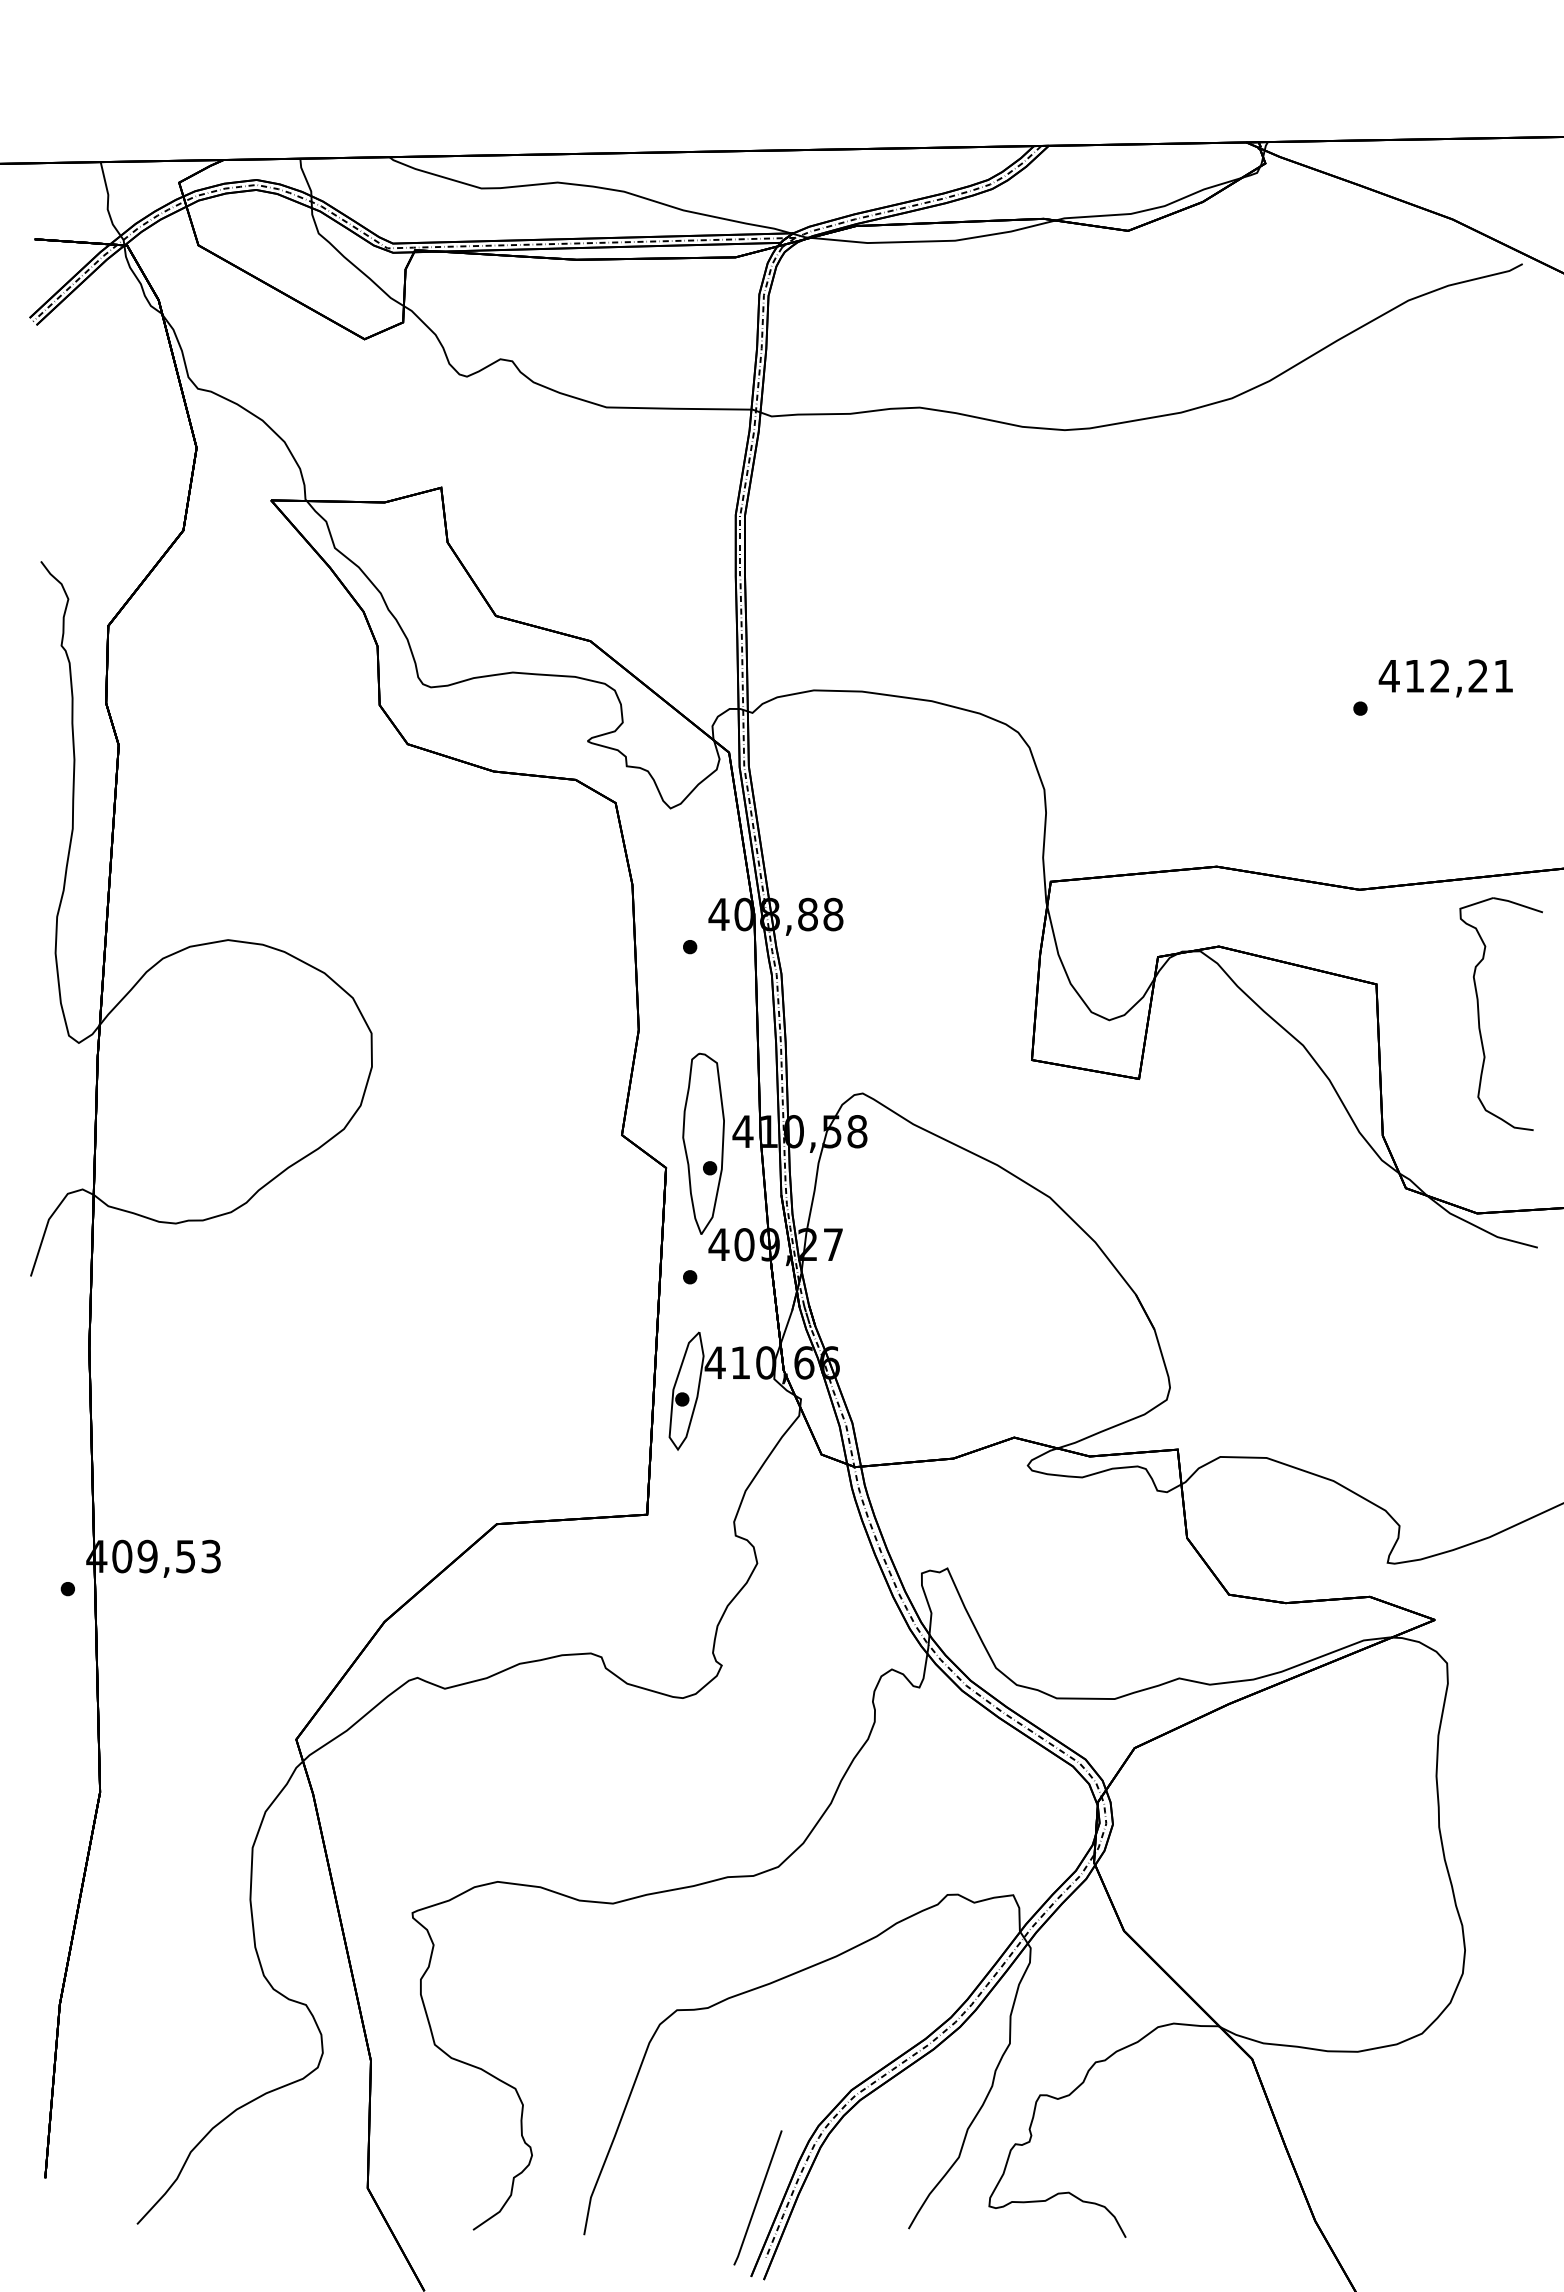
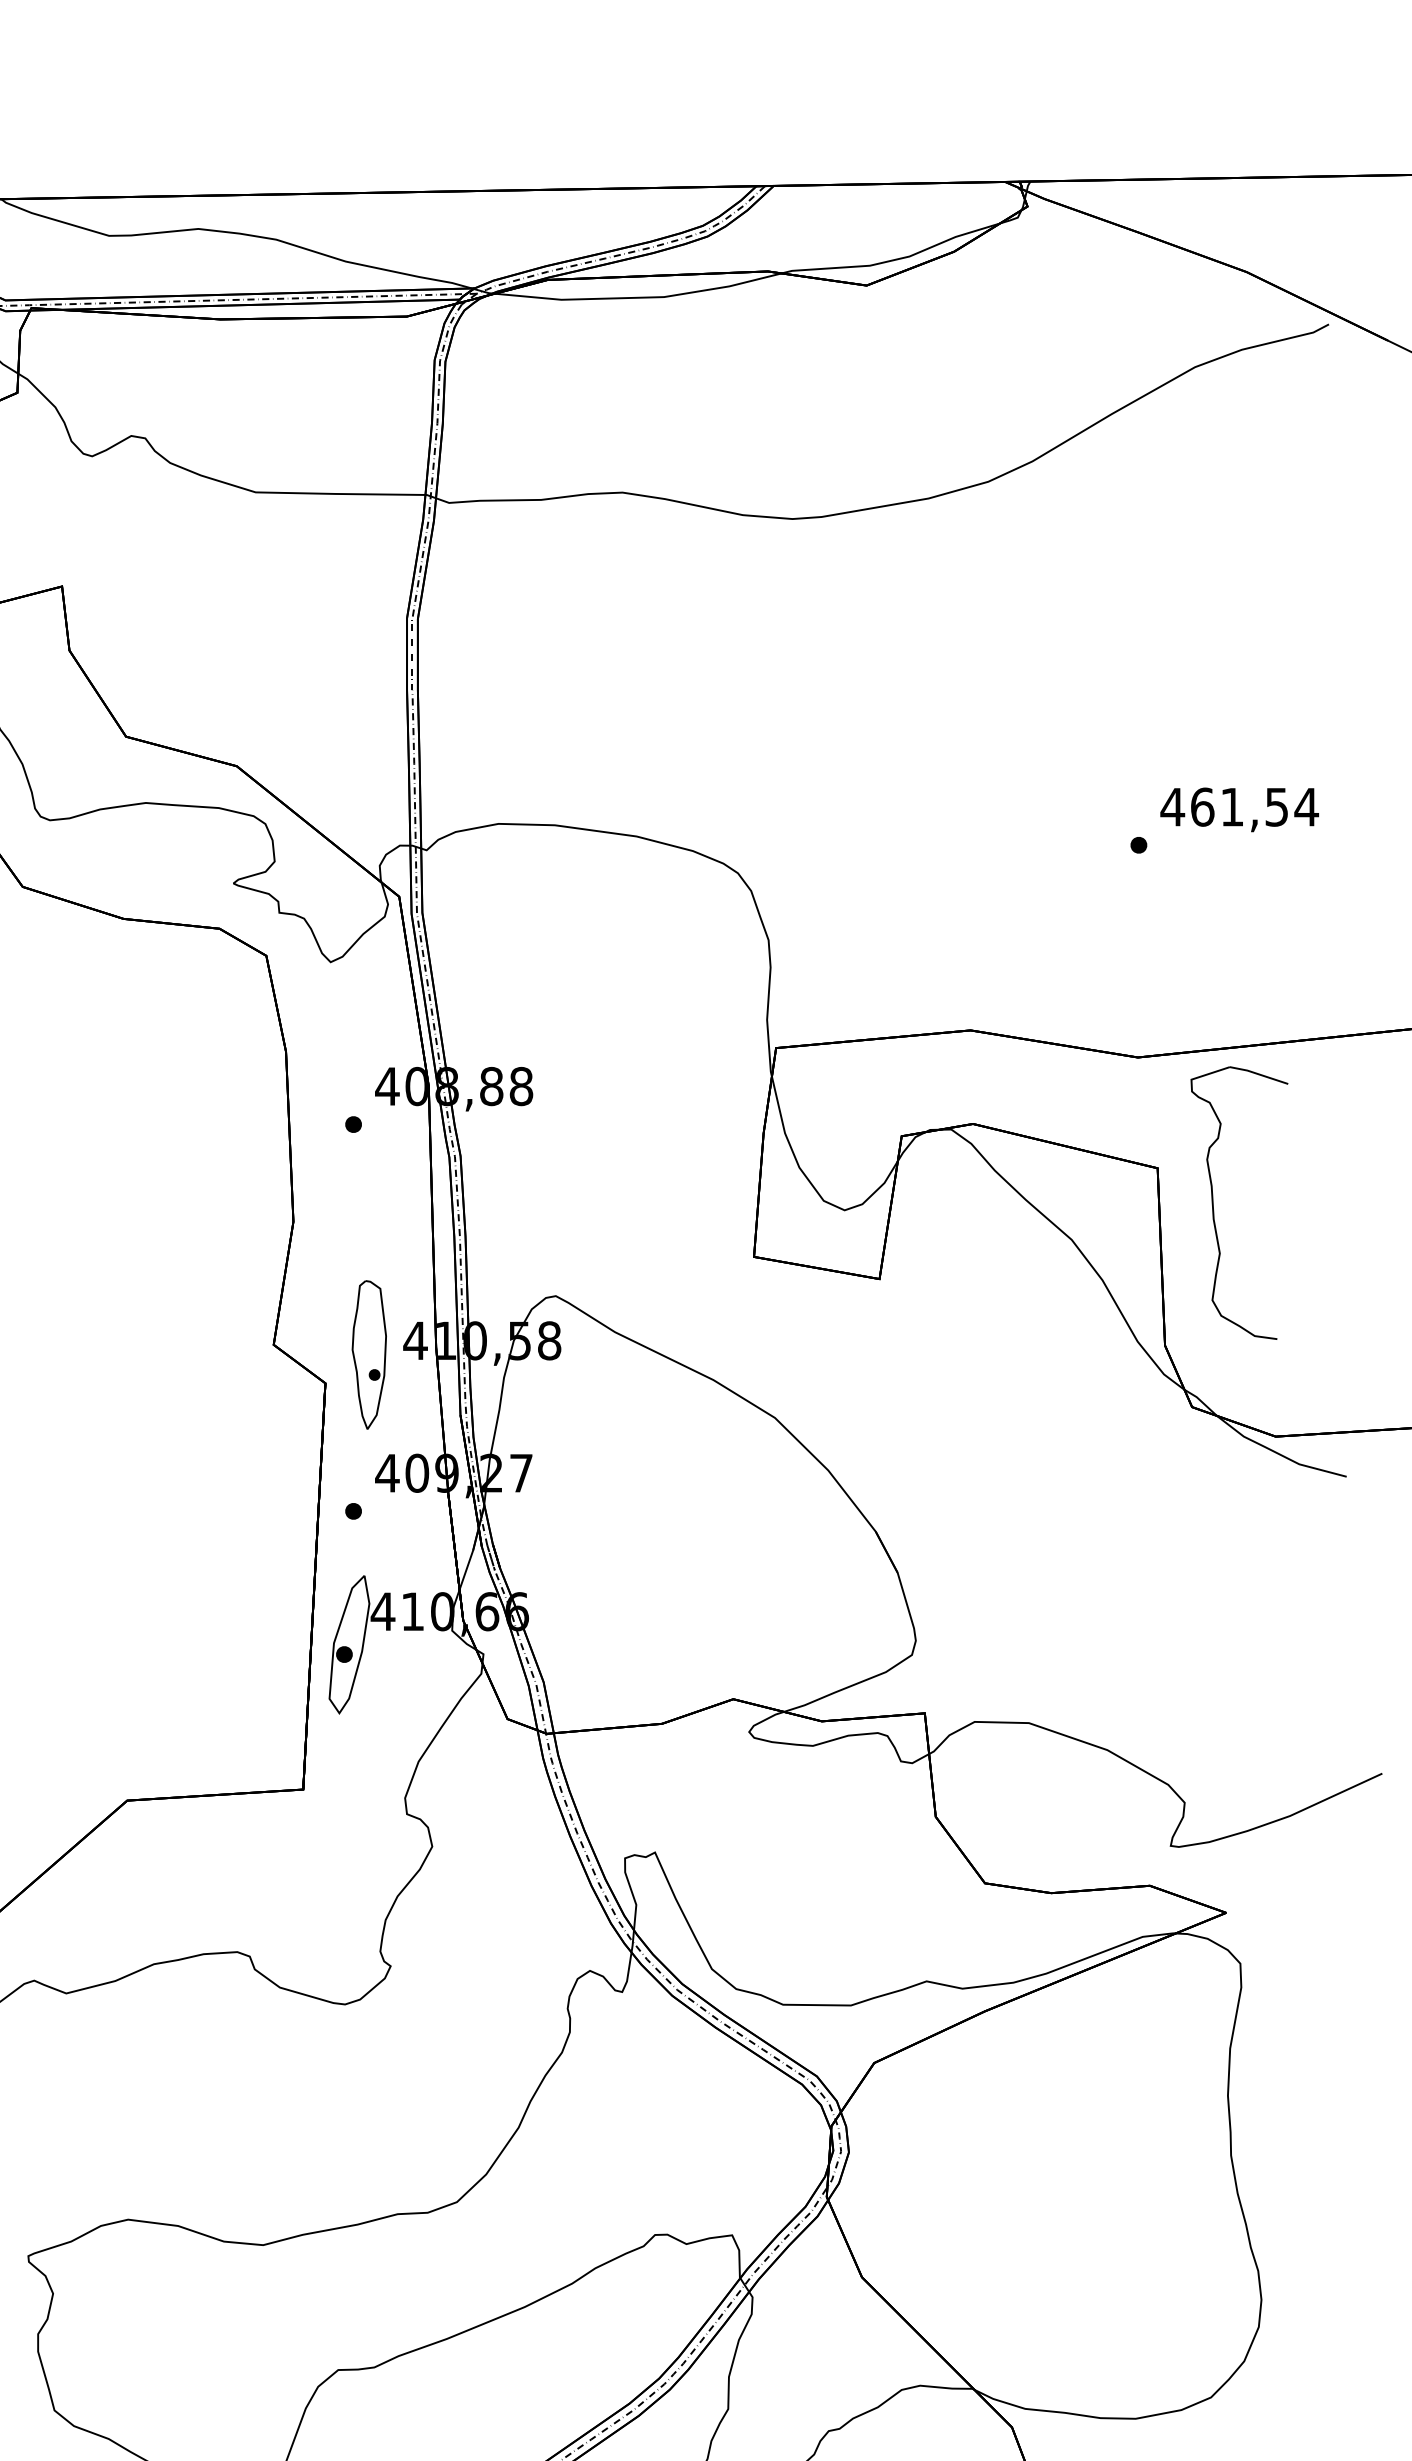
text: (1459, 675) -> (1254, 806), 412,21 -> 461,54
part: (1479, 1013) -> (1213, 1202), moved
part: (703, 1143) -> (369, 1354), size x0.7

